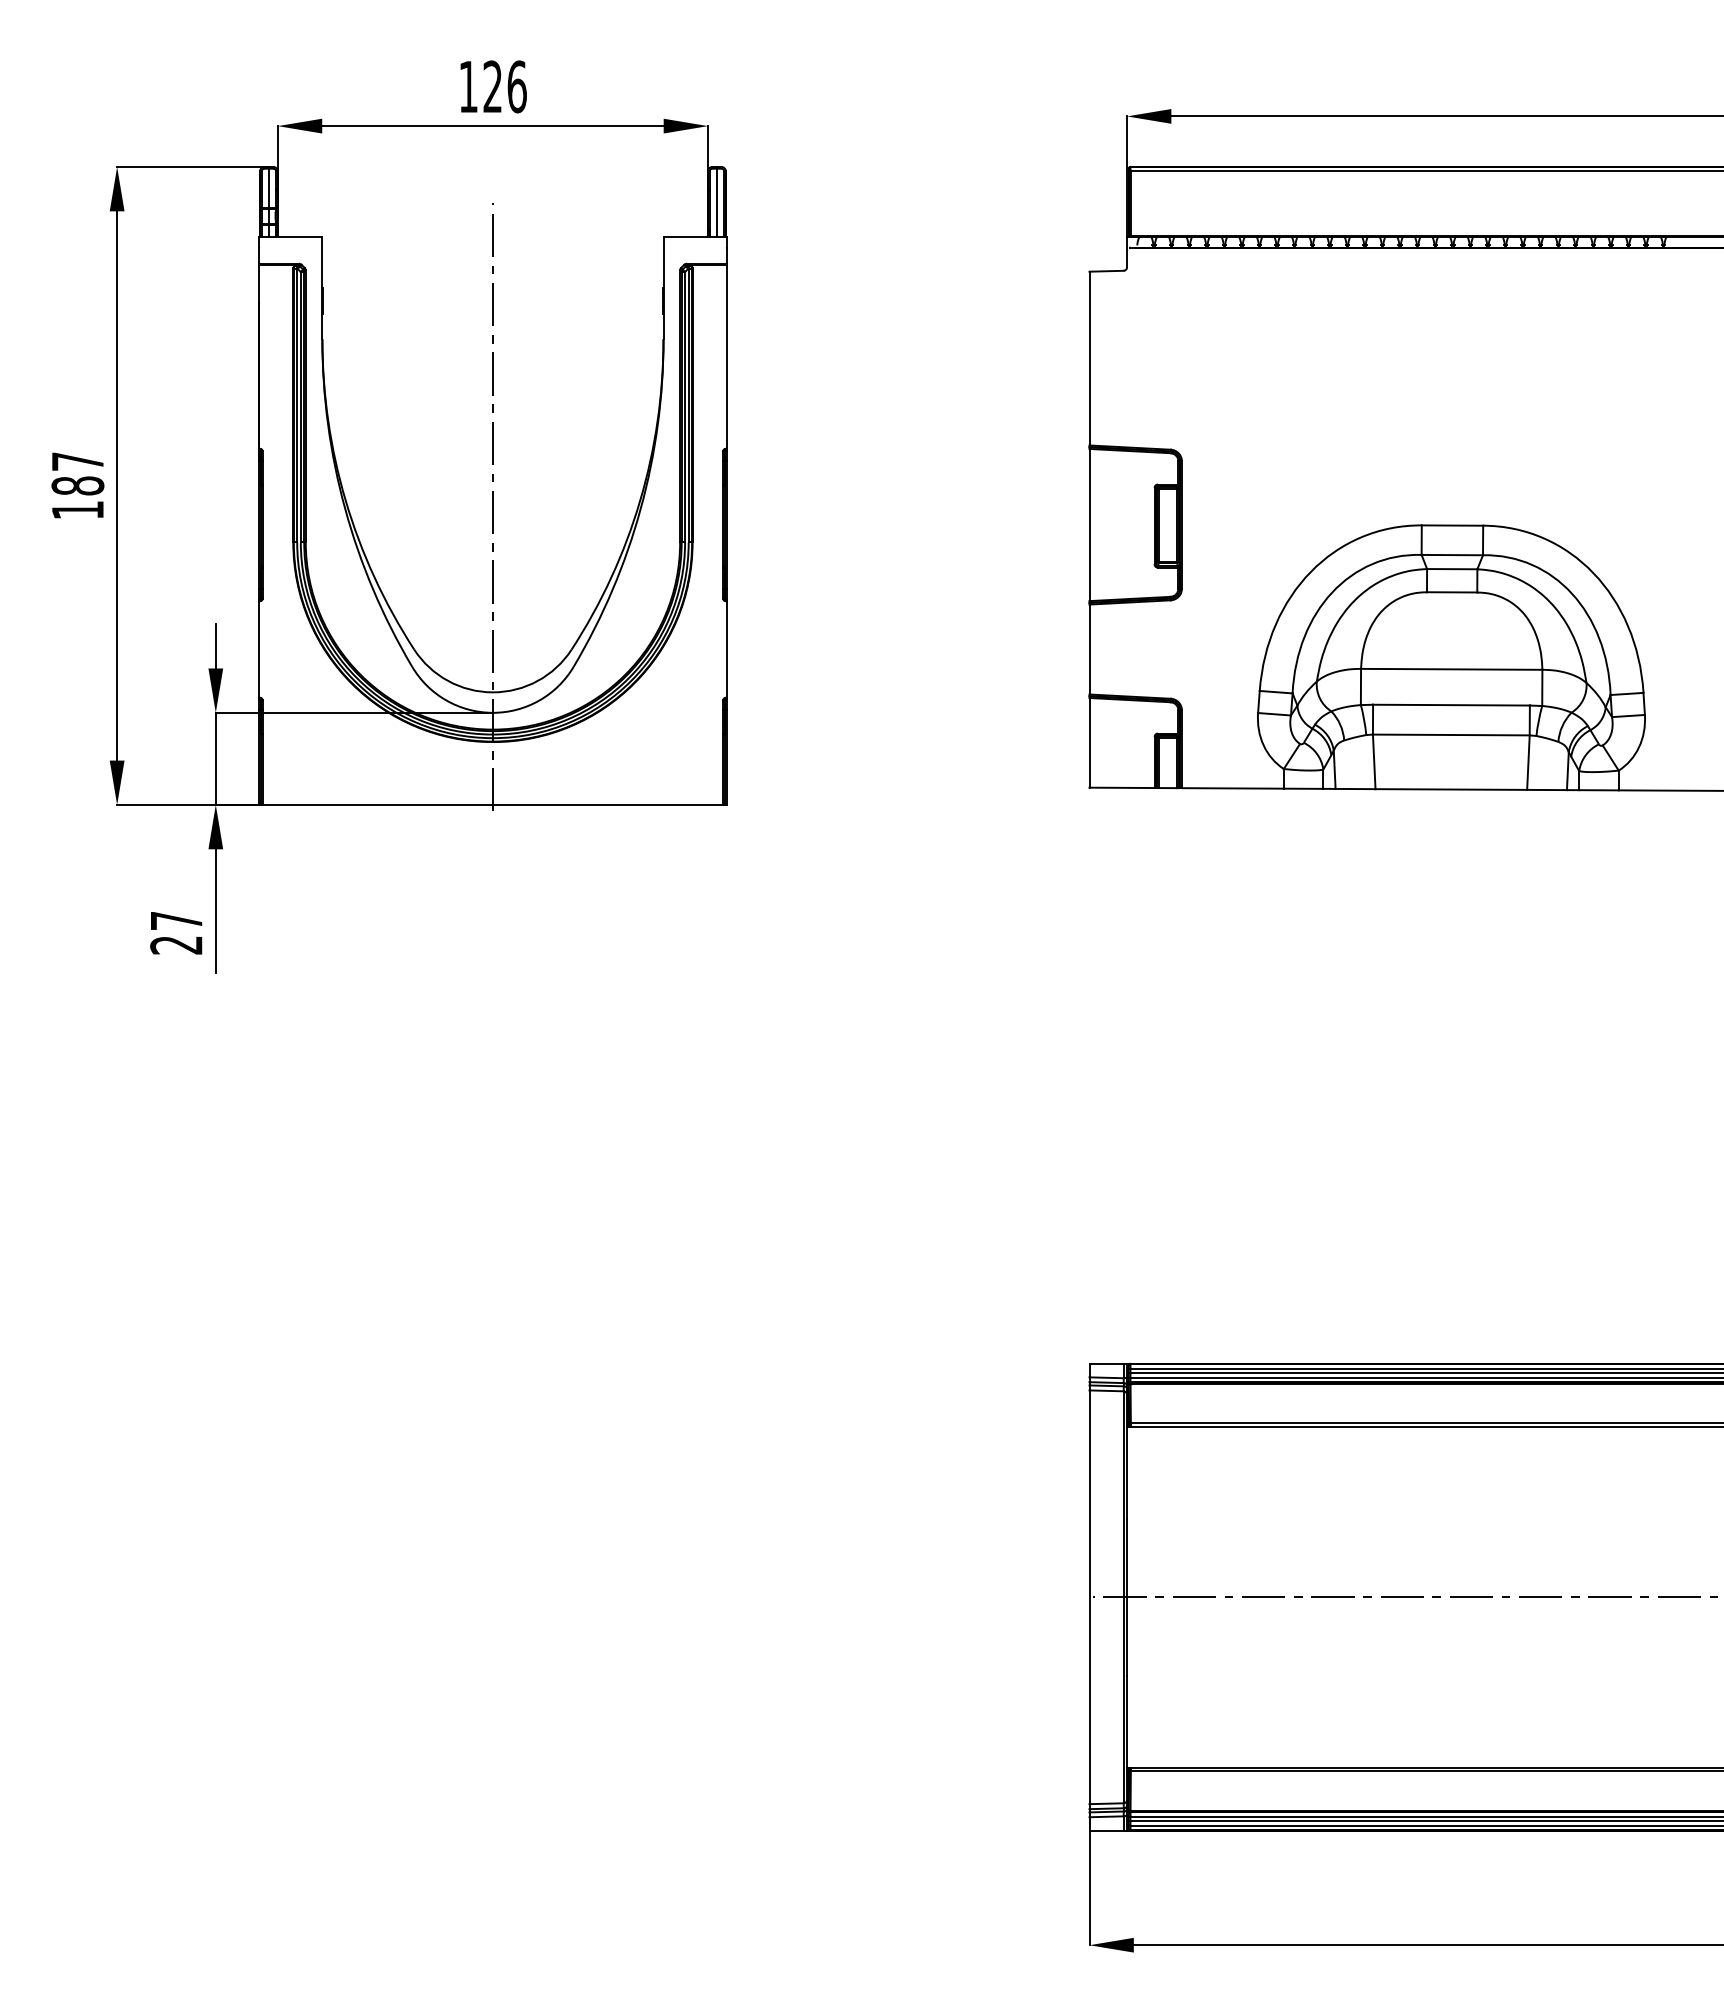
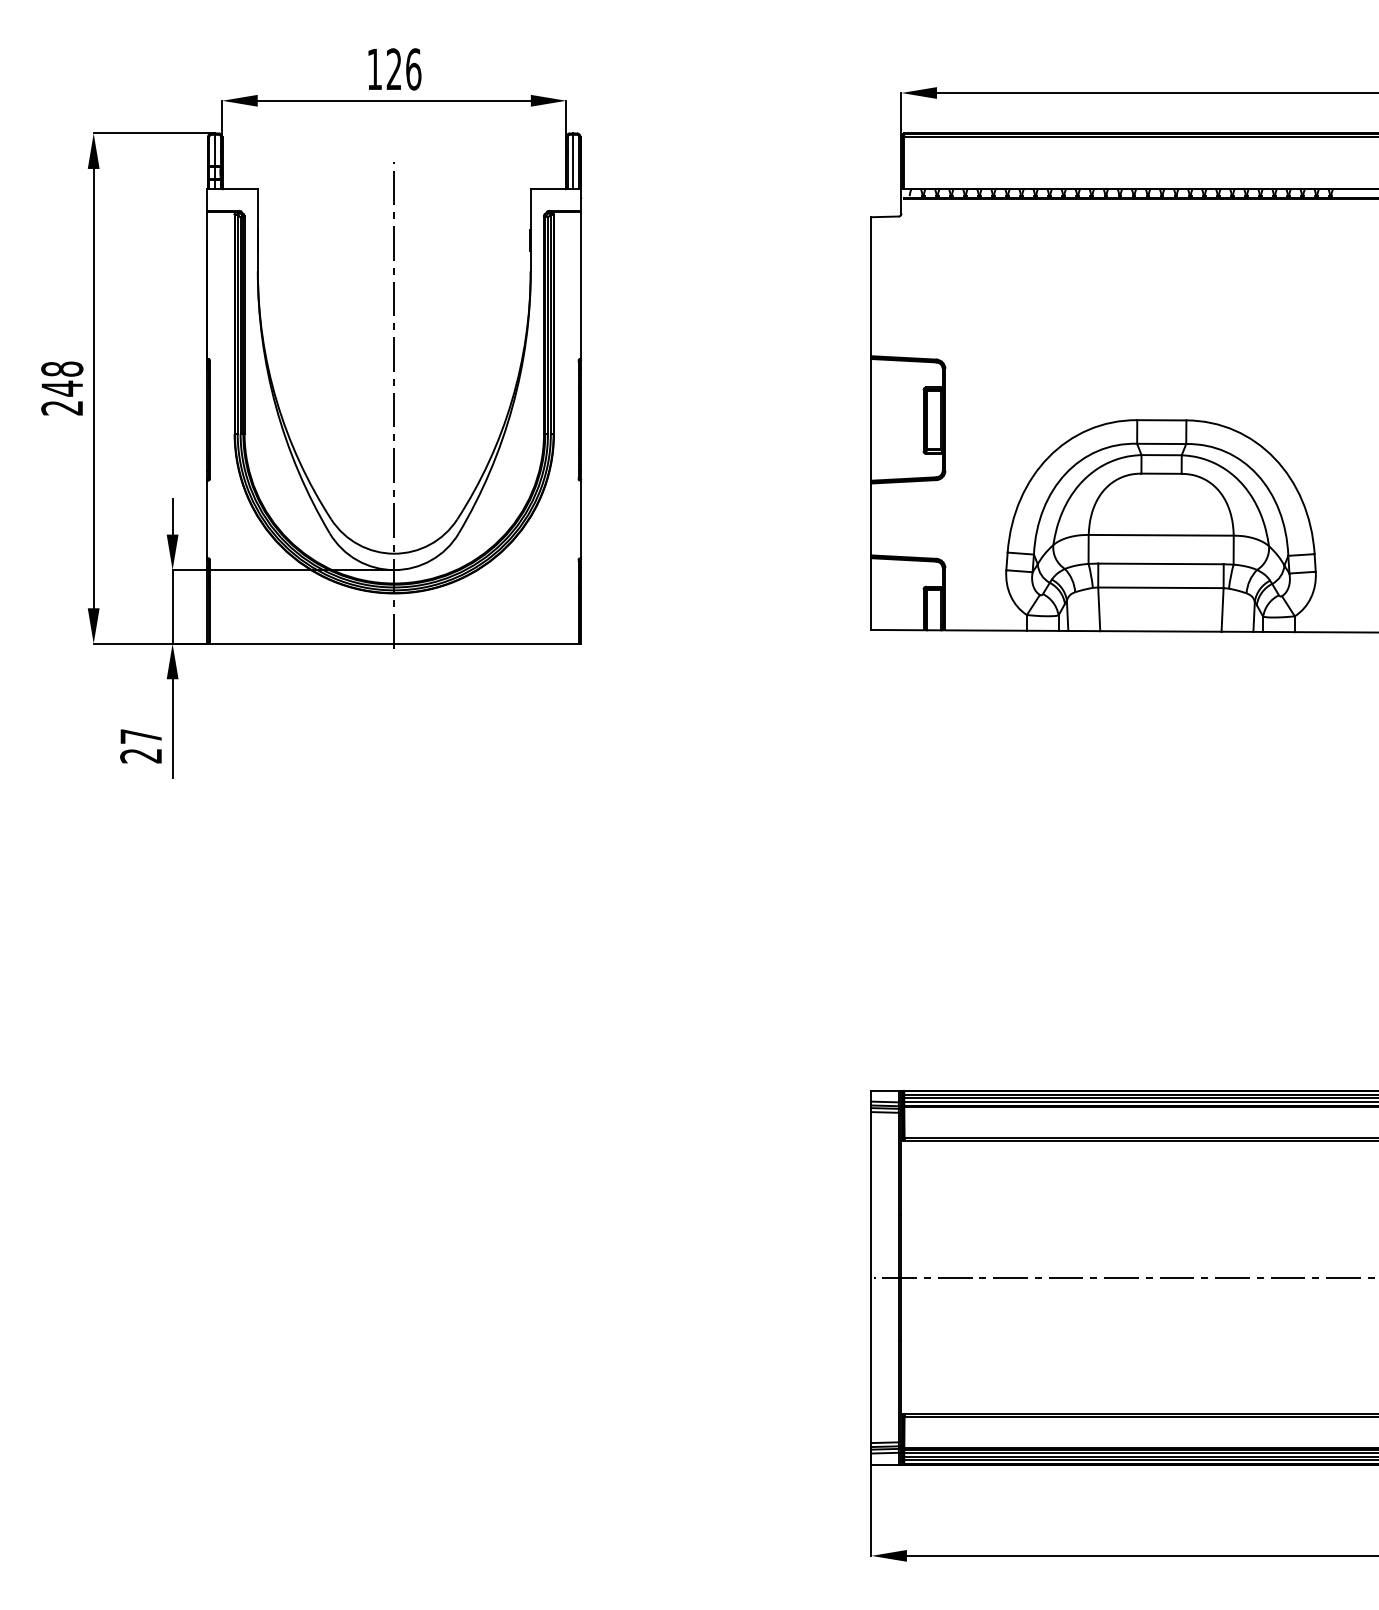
text: (77, 485) -> (61, 388), 187 -> 248

